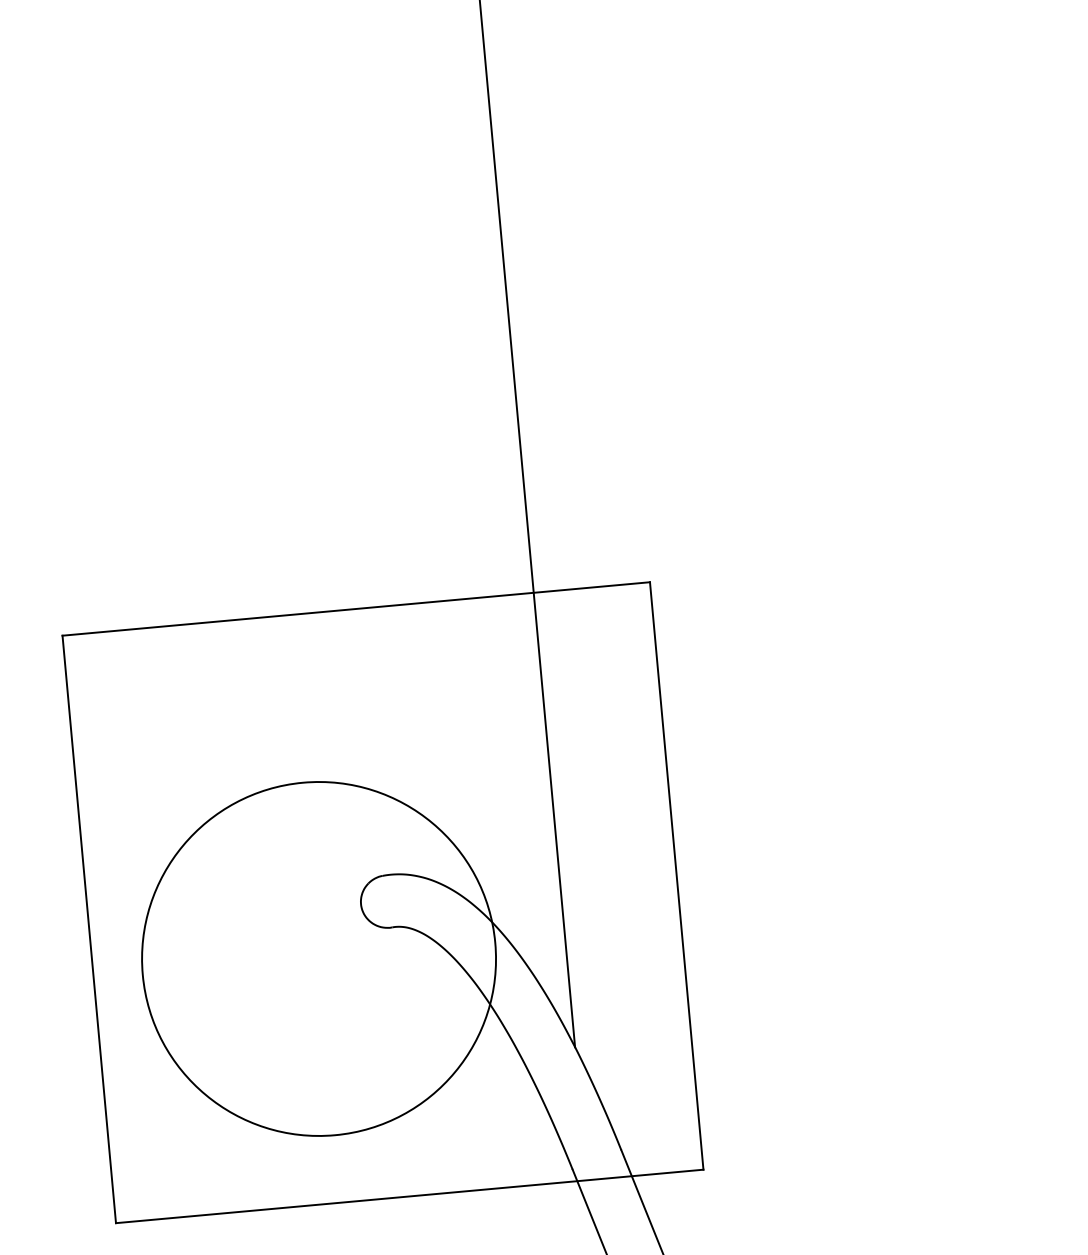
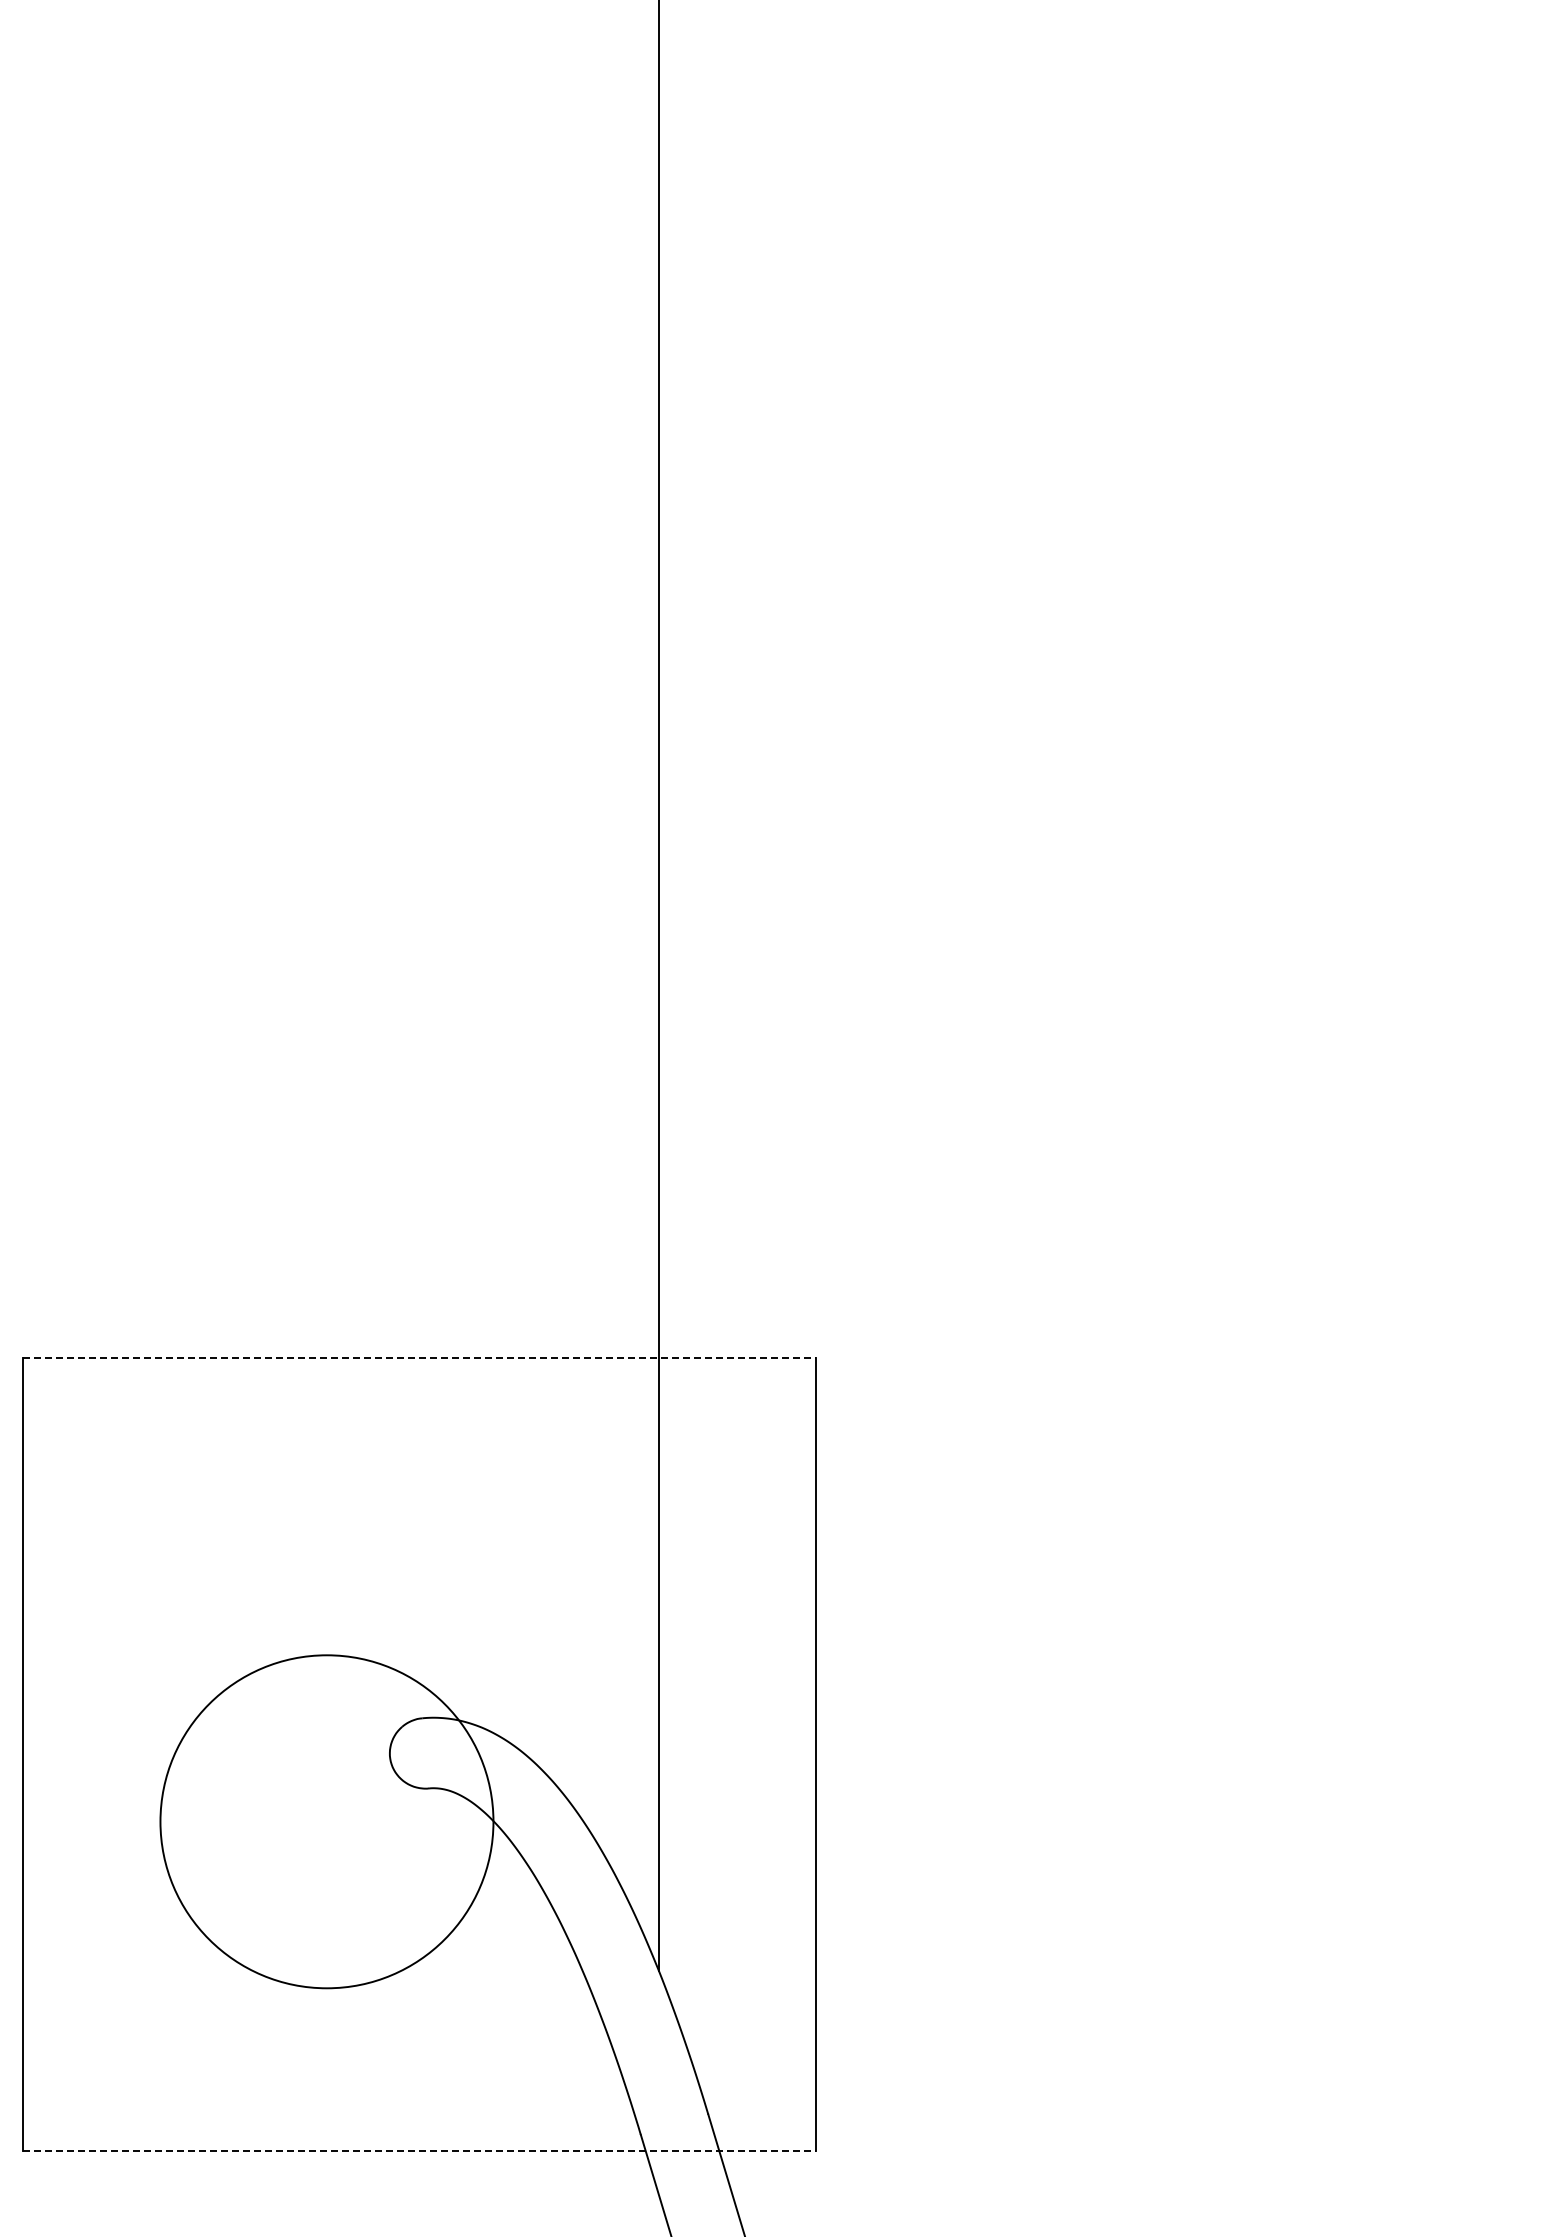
line: (356, 608) -> (419, 1357), solid -> dashed
circle: (318, 958) -> (326, 1821), size x0.7
line: (409, 1196) -> (419, 2150), solid -> dashed

